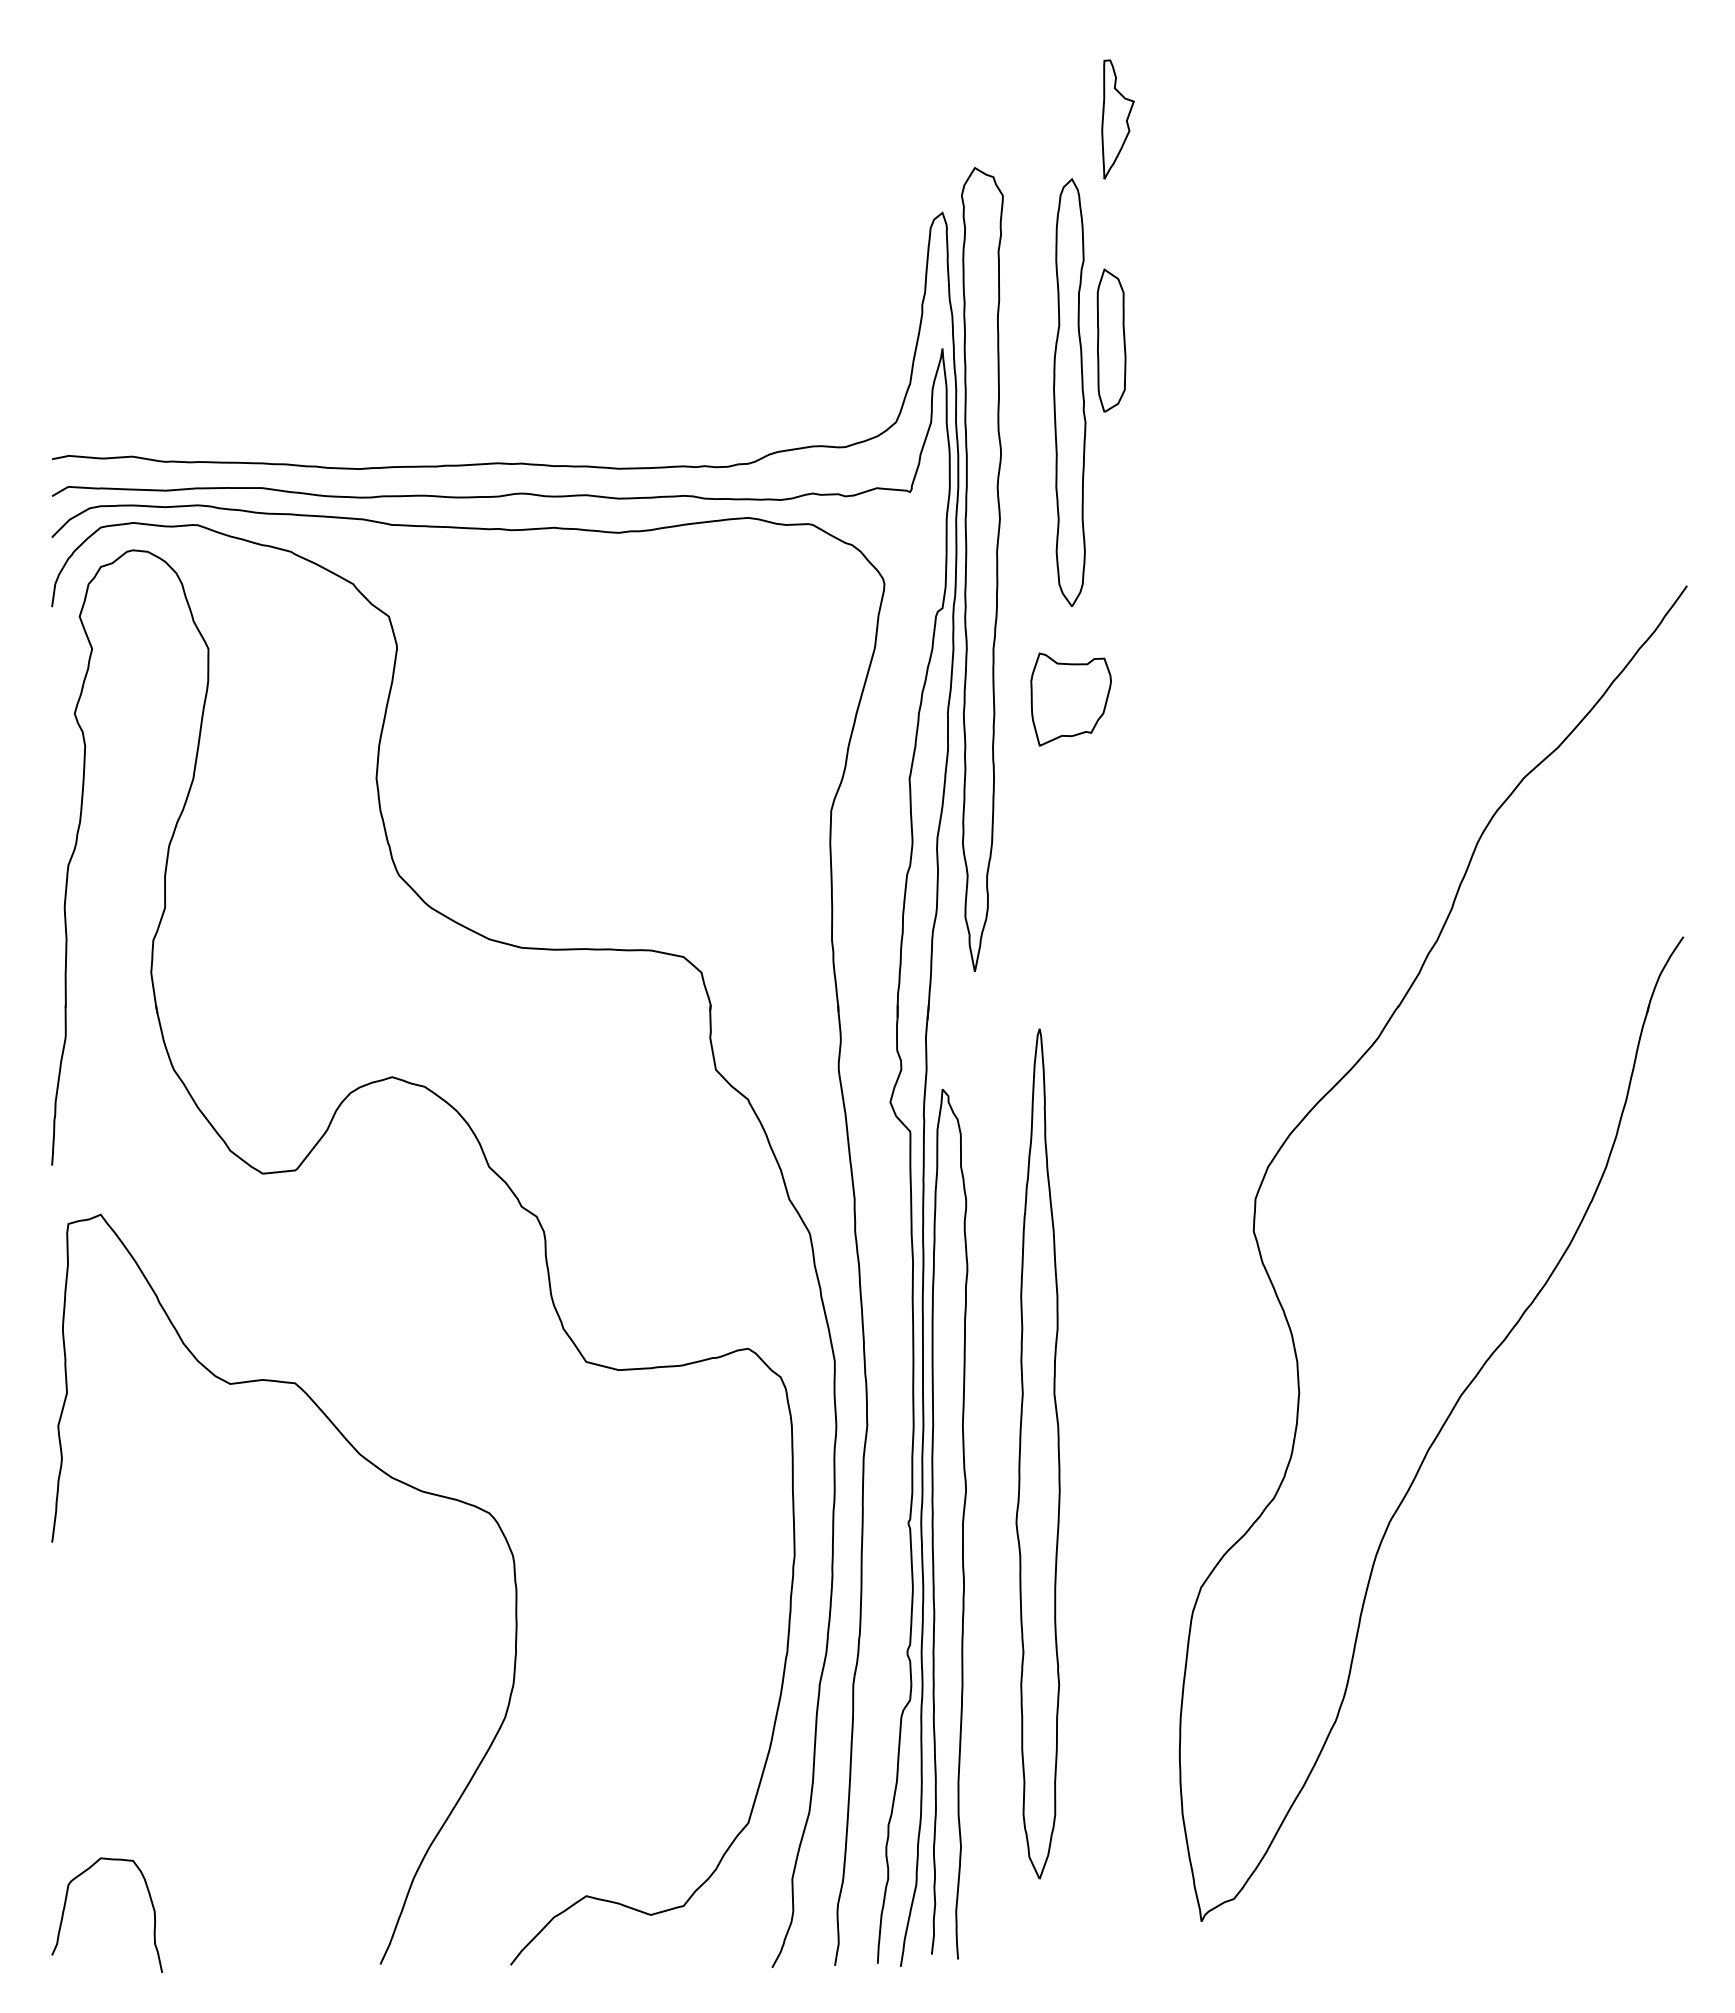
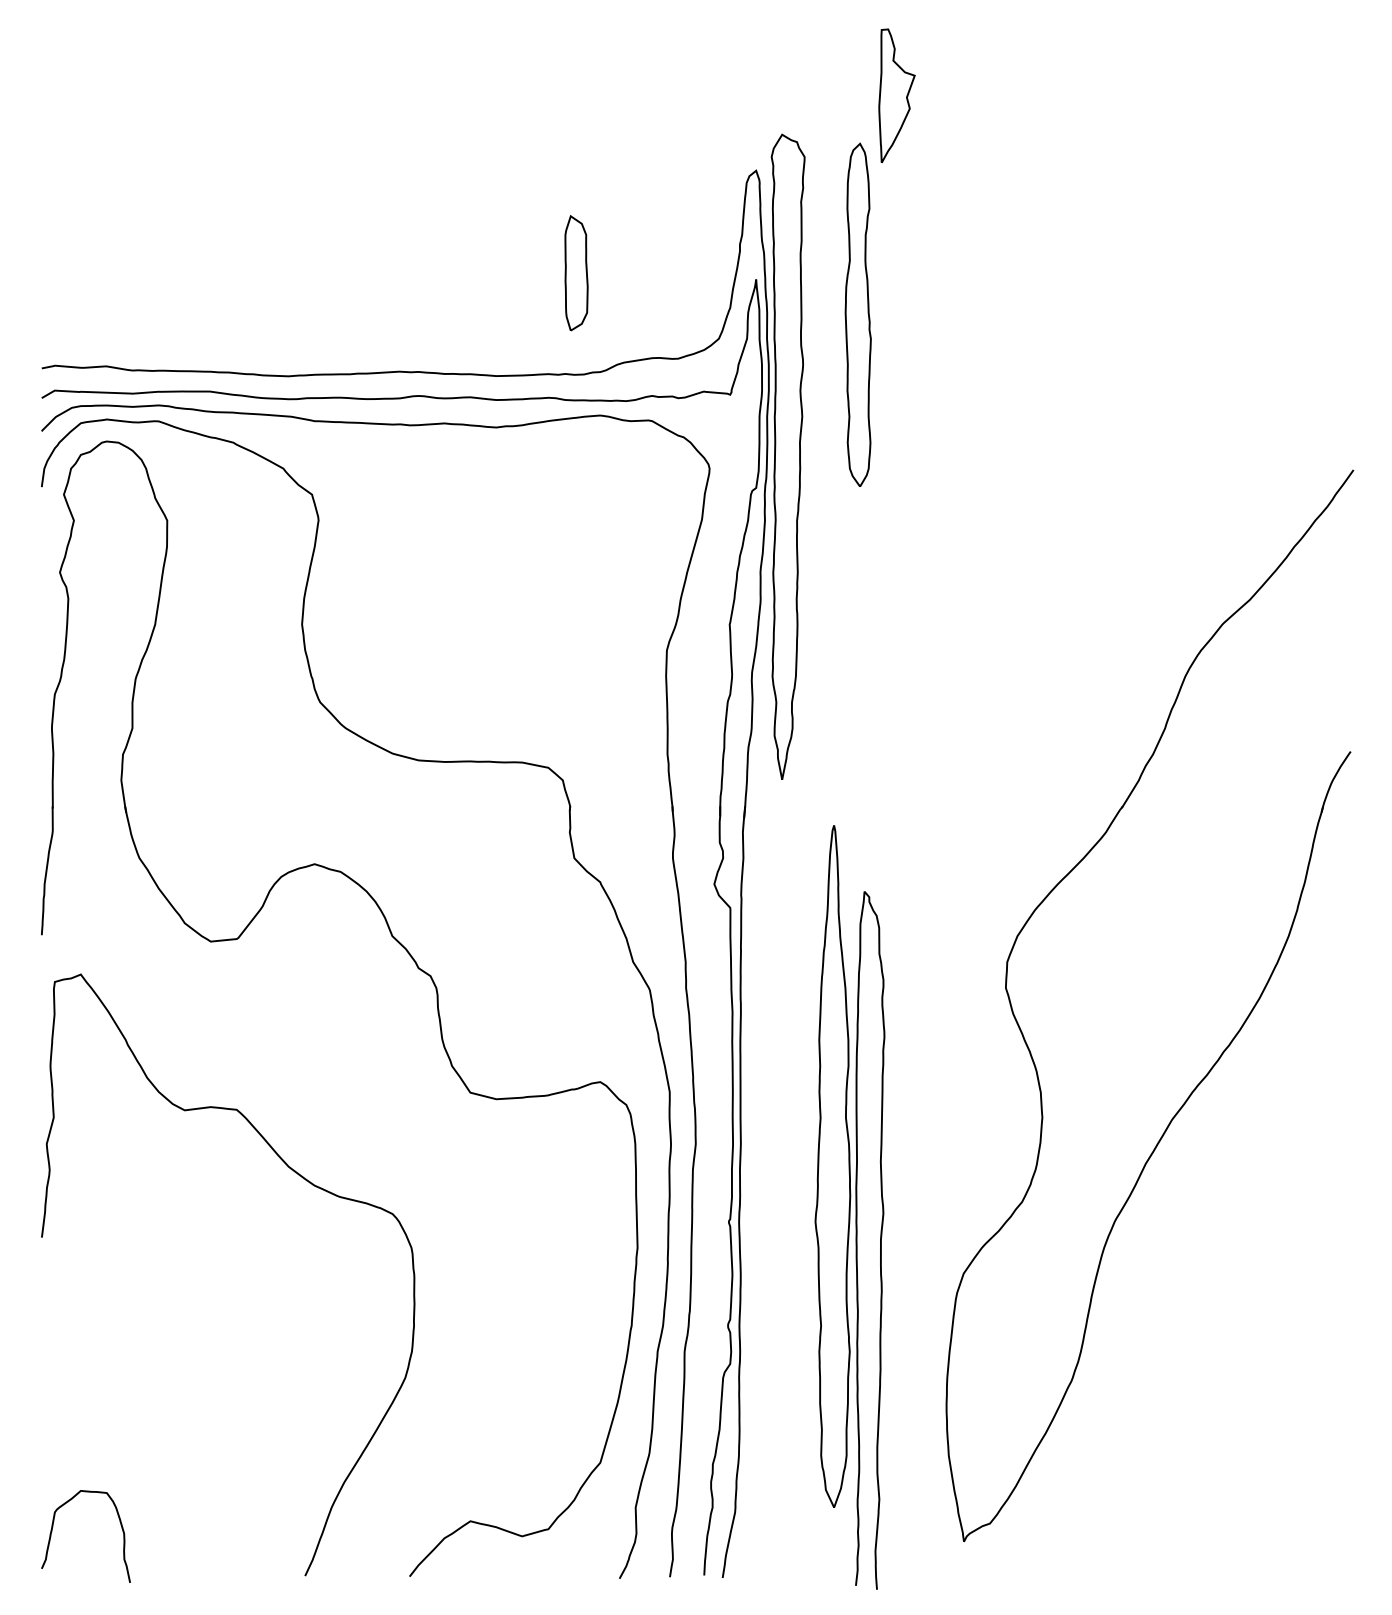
part: (1117, 119) -> (896, 95), size x1.4
part: (1111, 340) -> (576, 273), moved
part: (1070, 699) -> (858, 561), removed
curve: (962, 1524) -> (880, 1240), moved

